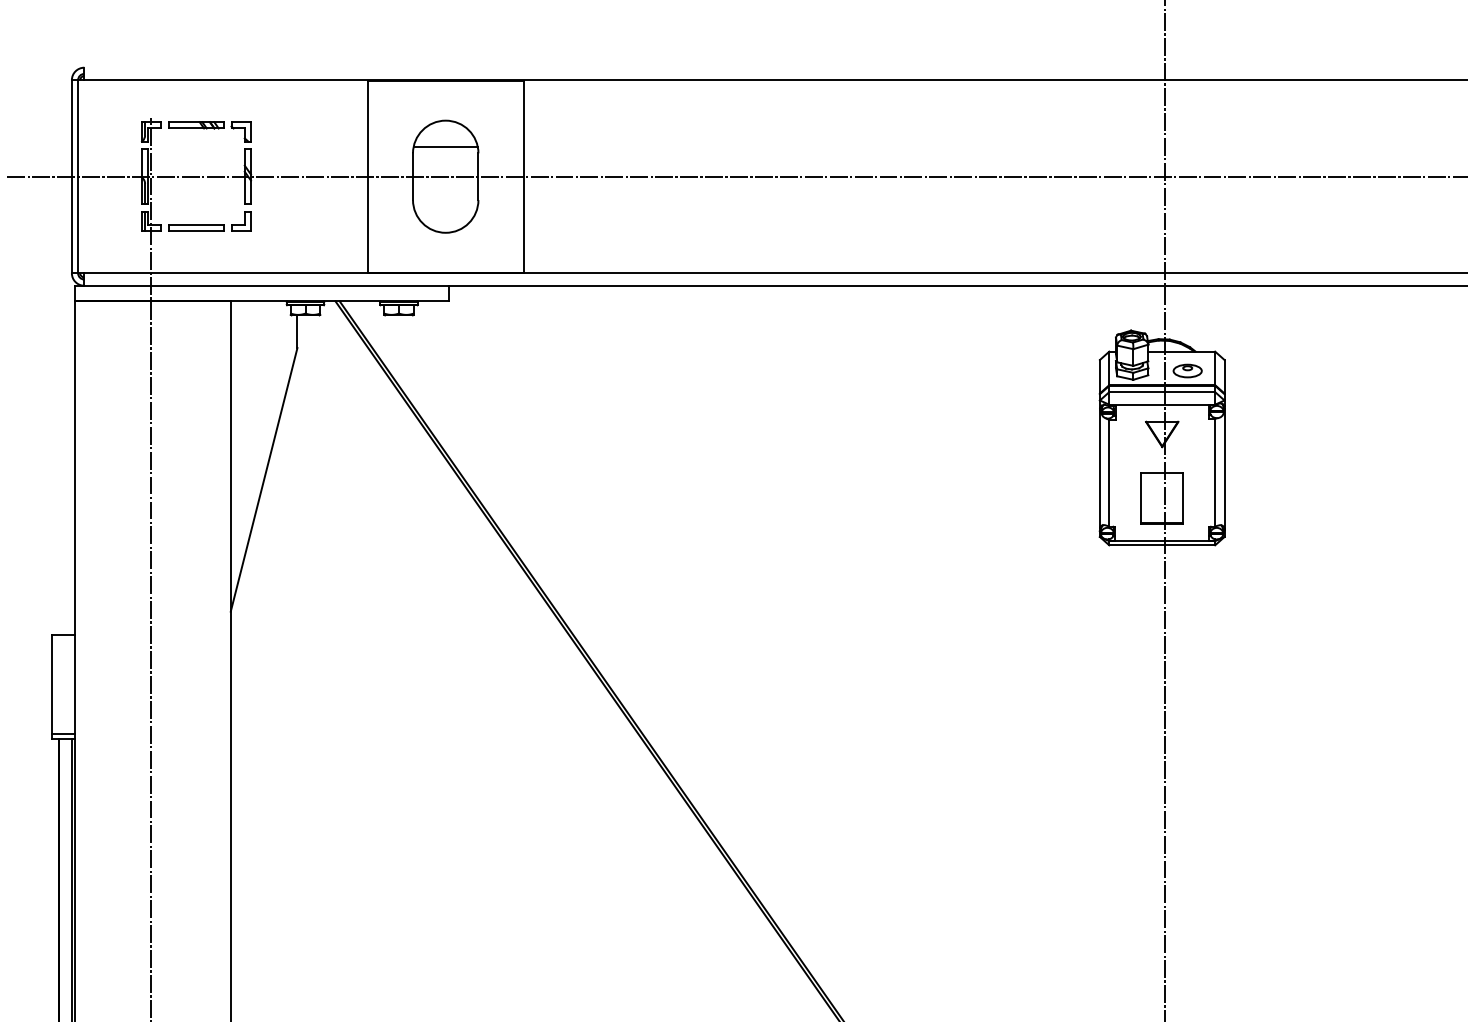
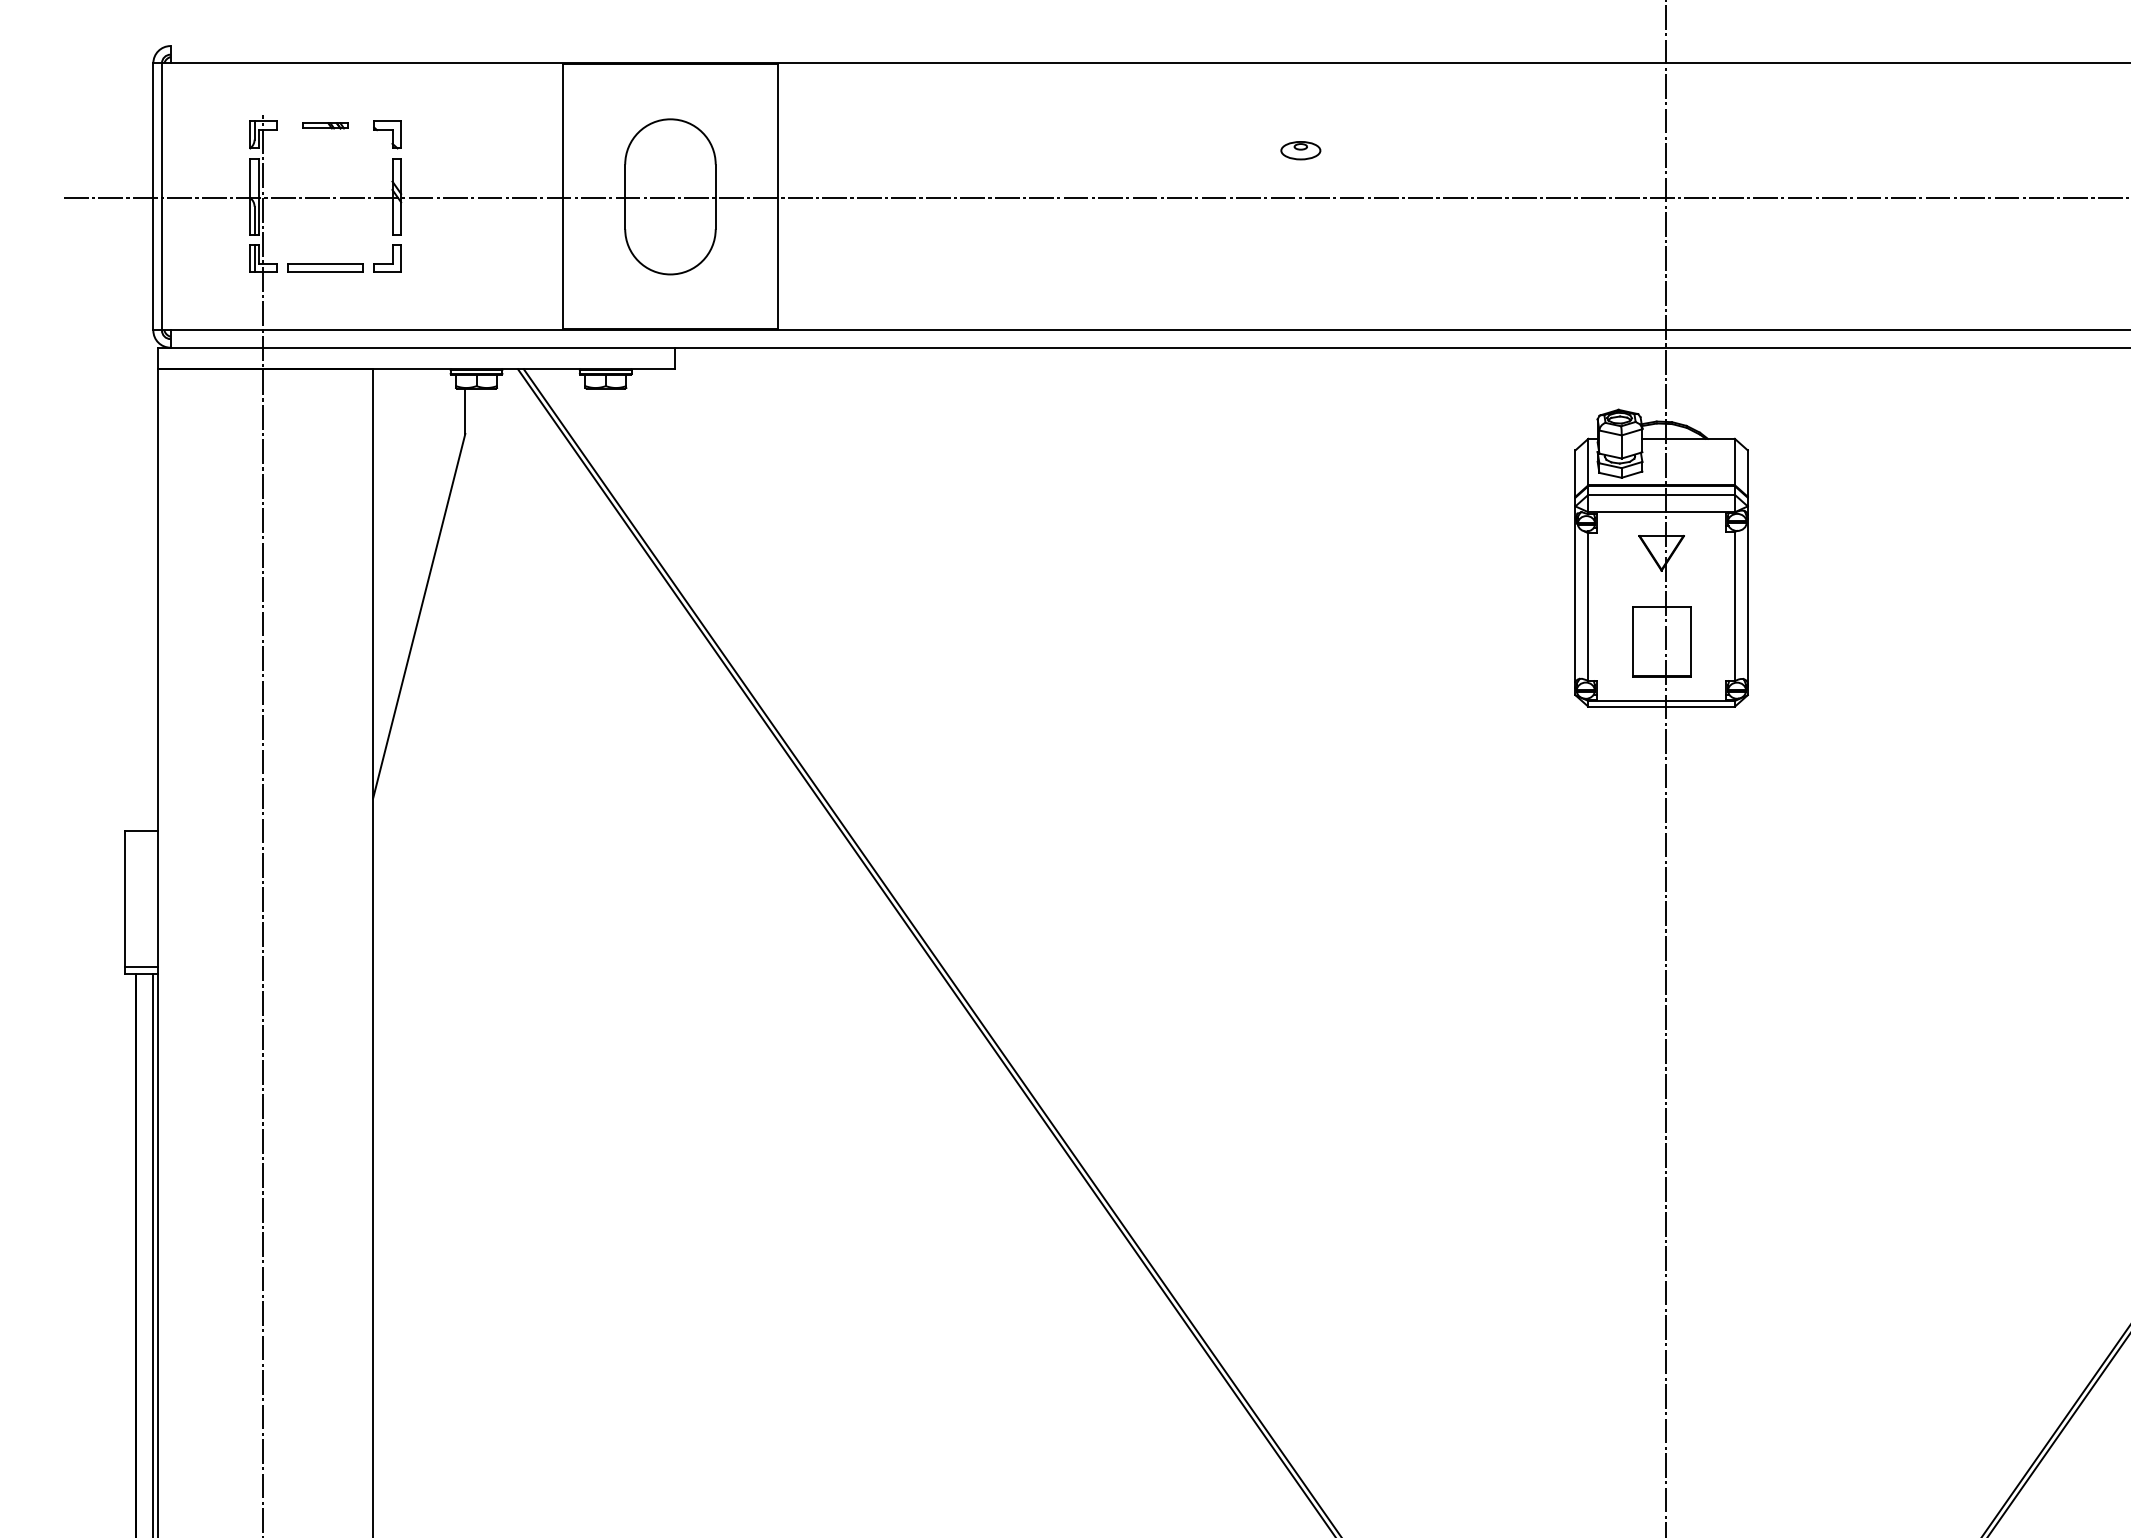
part: (196, 125) -> (325, 125), size x0.6
line: (445, 146) -> (670, 155), removed
part: (1187, 370) -> (1300, 150), moved

